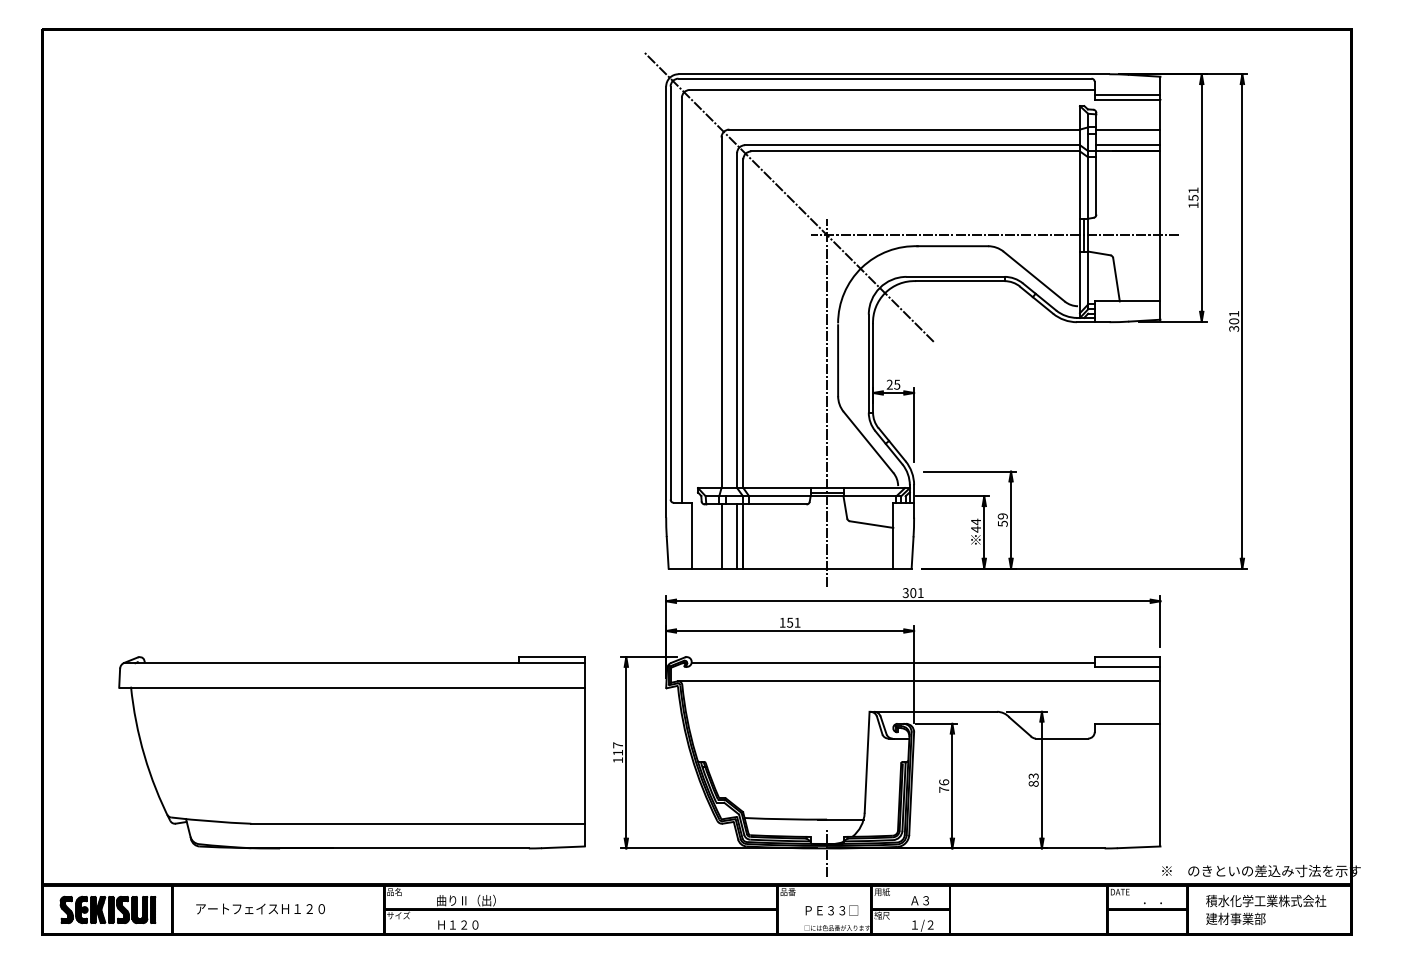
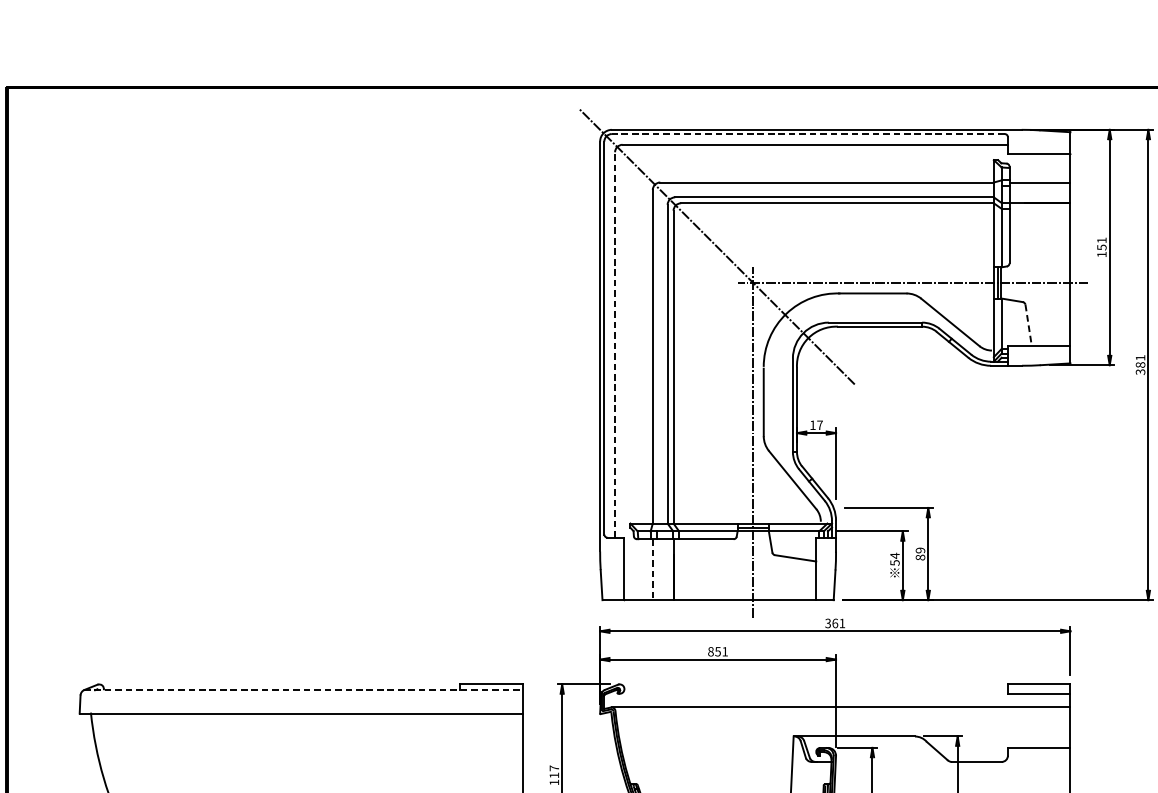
line: (884, 78) -> (807, 133), solid -> dashed
line: (1127, 94) -> (1039, 149), removed
line: (1128, 145) -> (1040, 197), removed
line: (1116, 279) -> (1028, 325), solid -> dashed
line: (681, 299) -> (614, 344), solid -> dashed
text: (1233, 321) -> (1139, 365), 301 -> 381
text: (893, 384) -> (816, 425), 25 -> 17
text: (1002, 523) -> (920, 557), 59 -> 89
text: (976, 529) -> (895, 563), 44 -> 54
line: (737, 536) -> (668, 569), removed
line: (721, 537) -> (652, 570), solid -> dashed
text: (913, 592) -> (835, 622), 301 -> 361
text: (782, 622) -> (710, 651), 151 -> 851
line: (354, 663) -> (303, 690), solid -> dashed
line: (892, 663) -> (815, 690), removed

